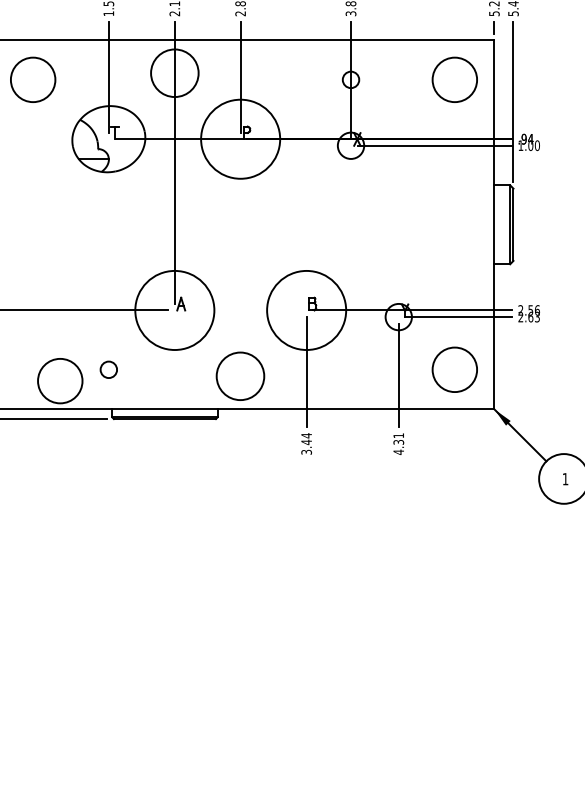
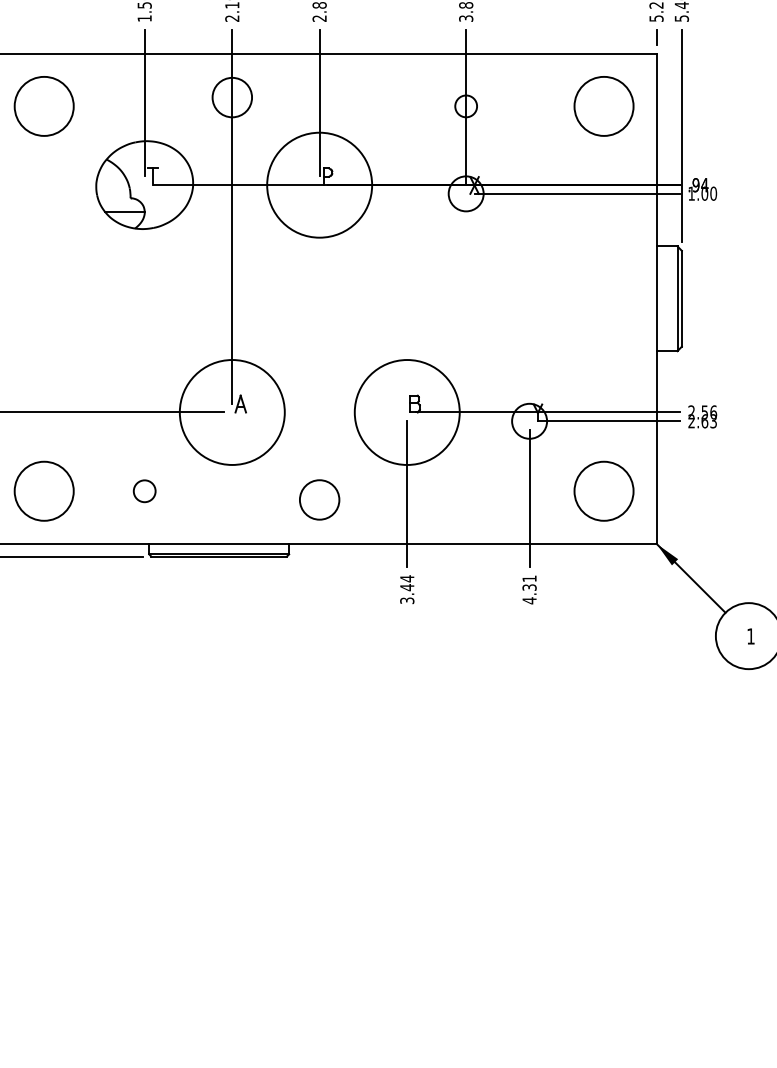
circle: (174, 73) -> (232, 97), size x0.62
circle: (240, 376) -> (319, 499), size x0.62
circle: (59, 380) -> (43, 490), moved

